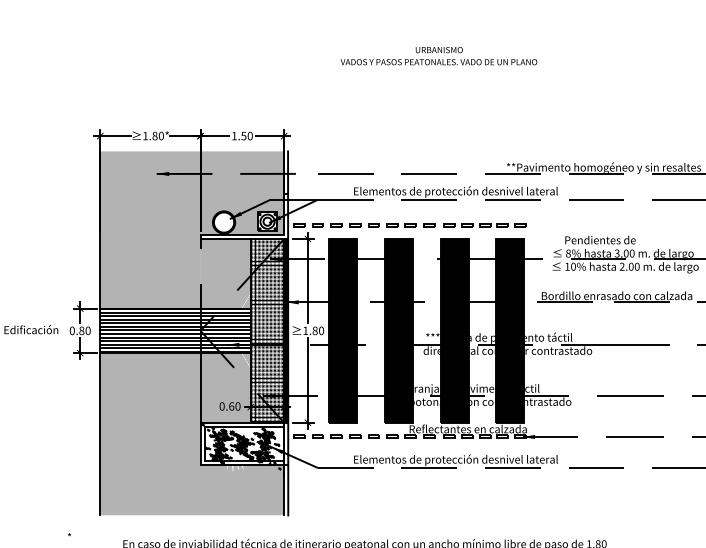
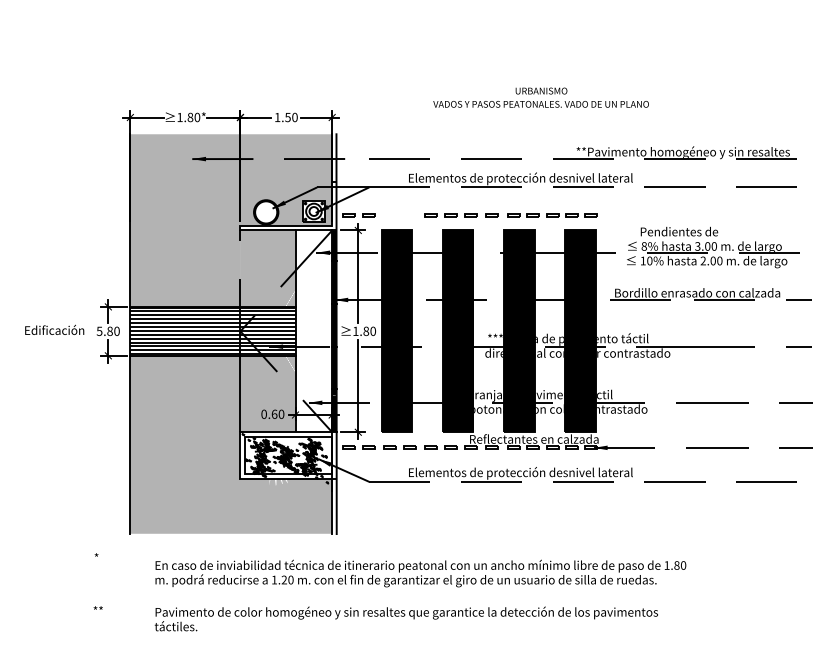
text: (438, 55) -> (540, 97), moved
line: (342, 225) -> (396, 215), removed
text: (72, 330) -> (99, 330), 0.80 -> 5.80
hatch: (267, 330) -> (313, 330), removed

